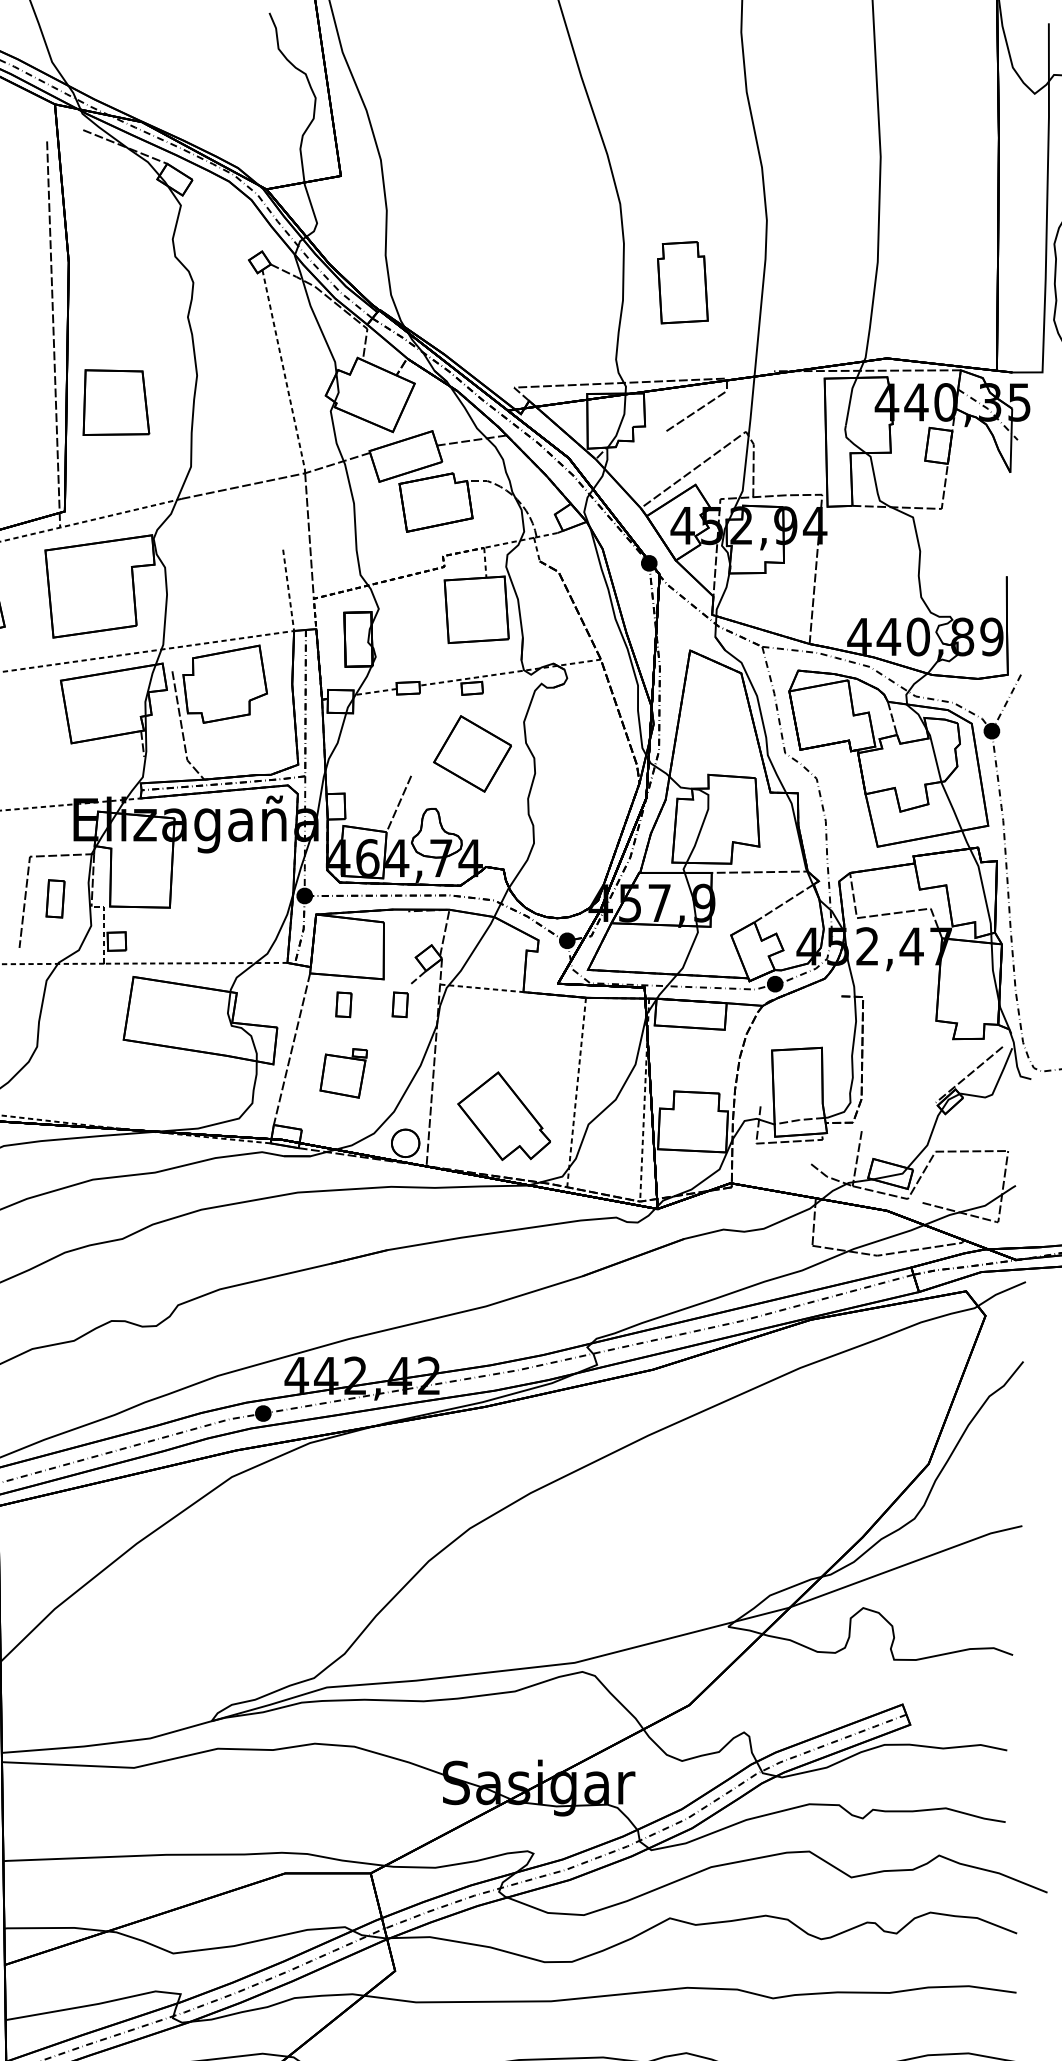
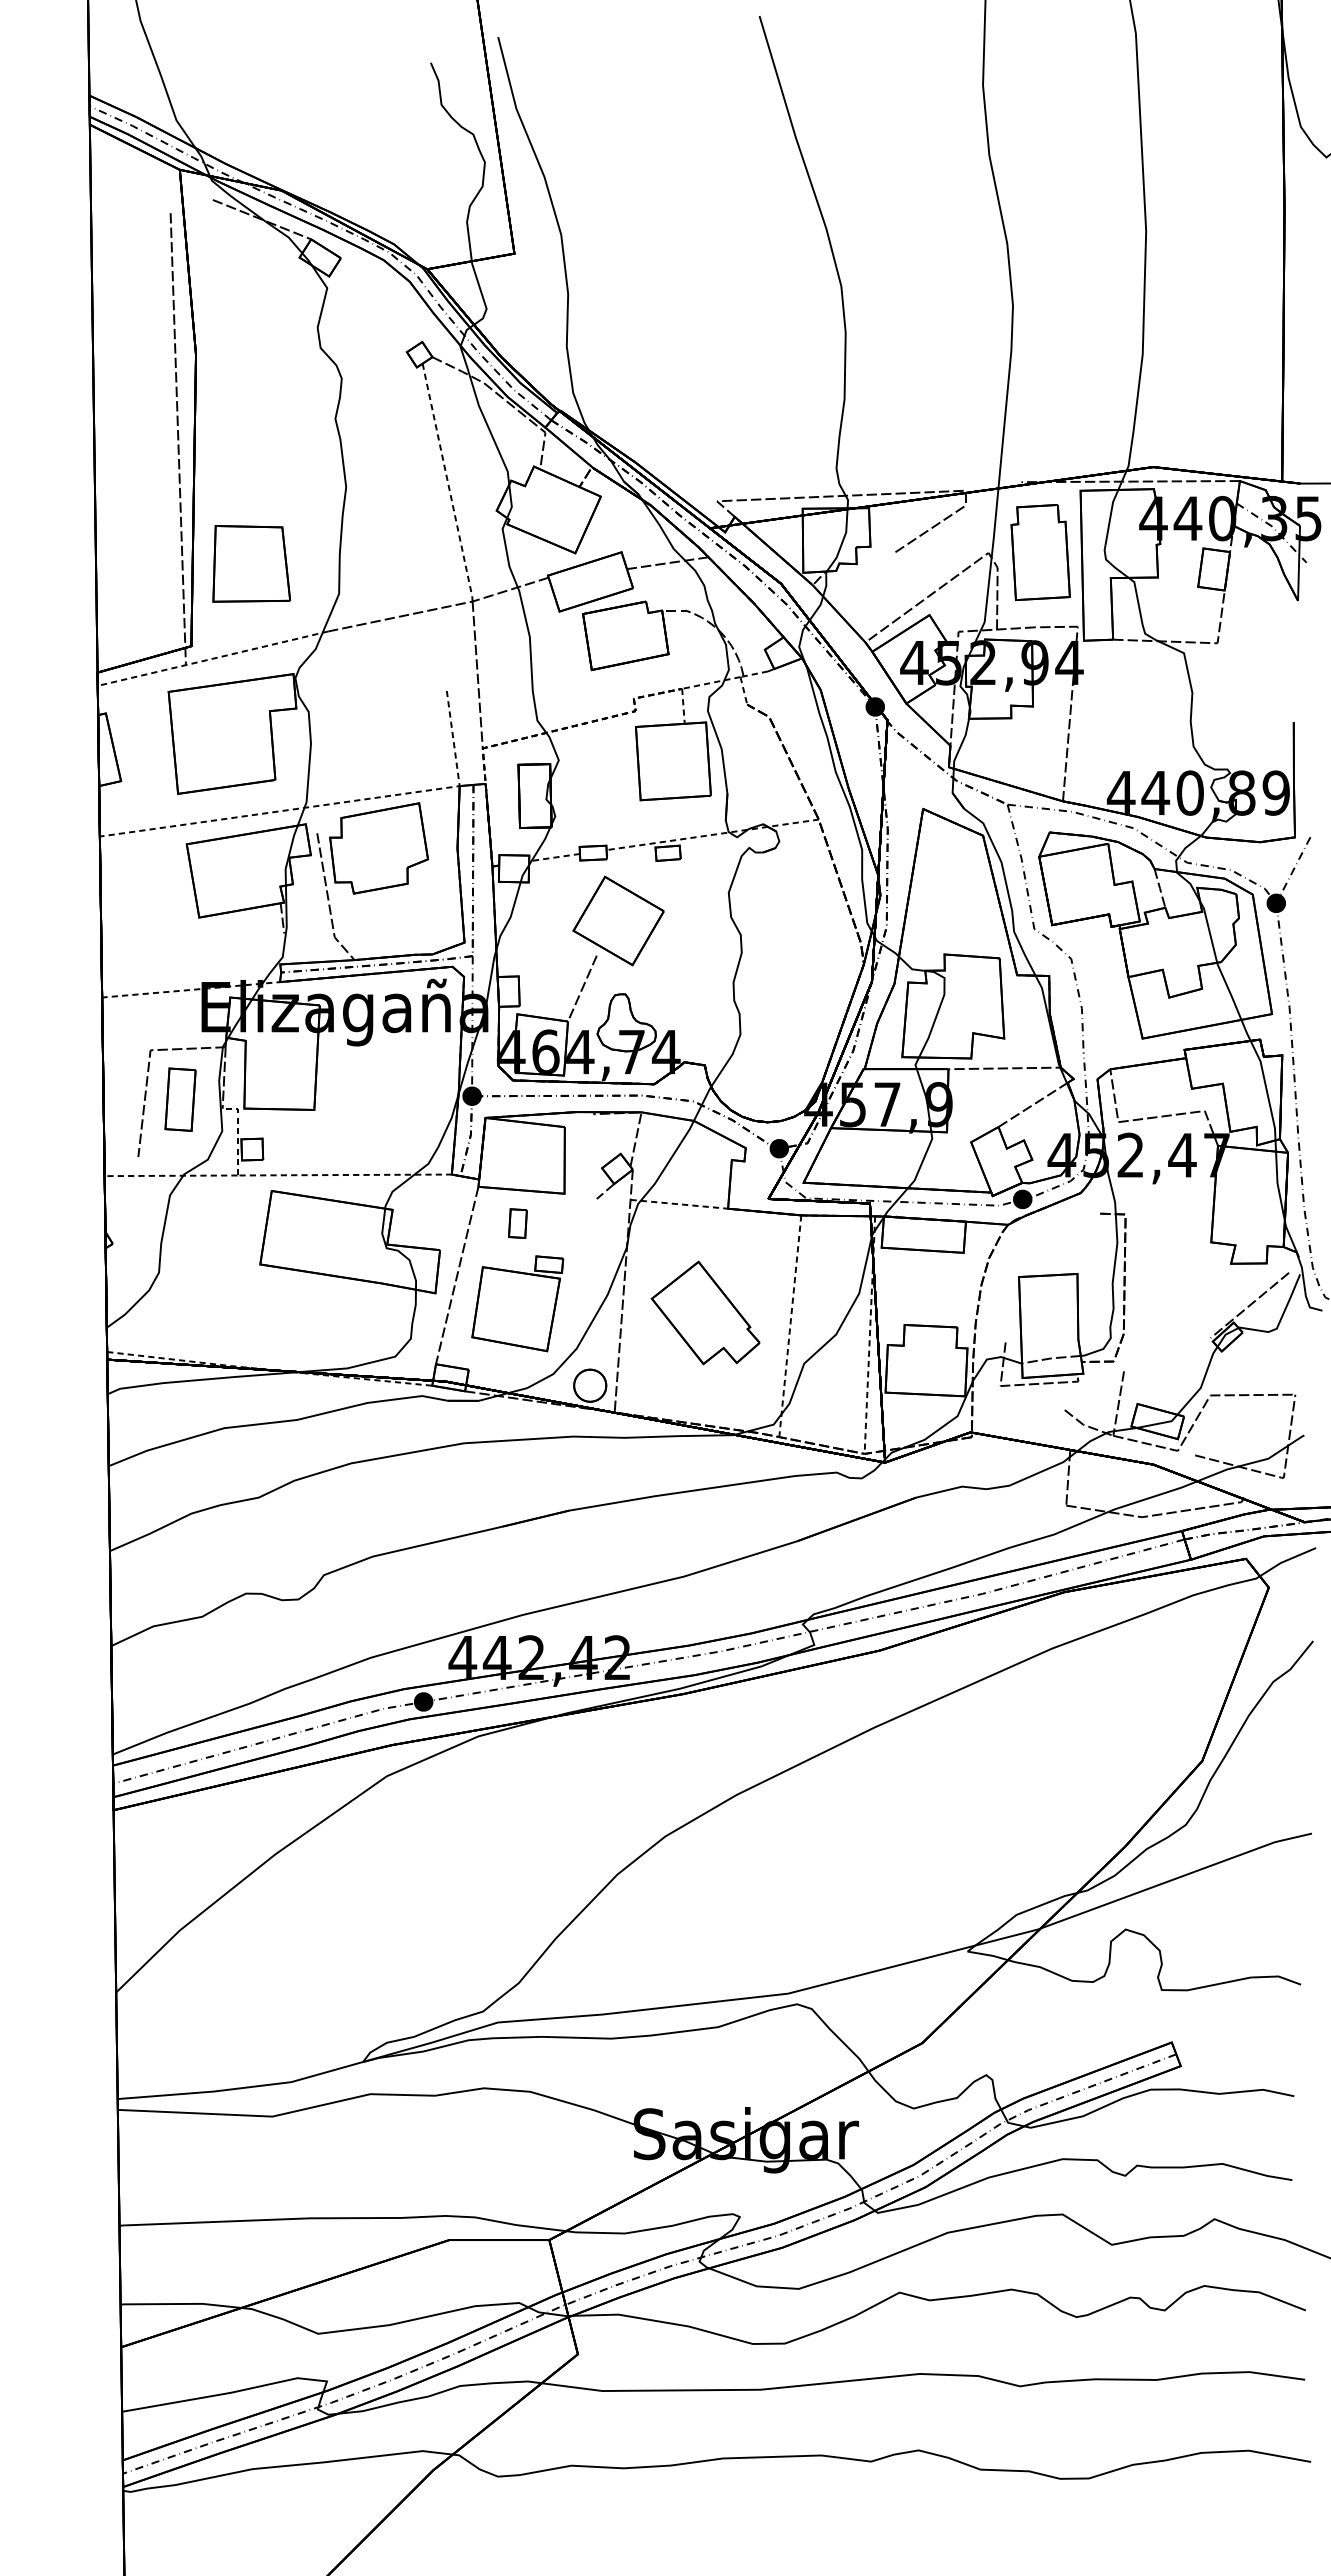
part: (682, 282) -> (1040, 552), moved
part: (116, 402) -> (251, 563), moved
part: (472, 753) -> (618, 920), moved
part: (55, 898) -> (180, 1099), size x1.43
part: (399, 1004) -> (583, 1223), removed
part: (343, 1073) -> (517, 1303), size x1.67
part: (504, 1115) -> (705, 1312), moved

